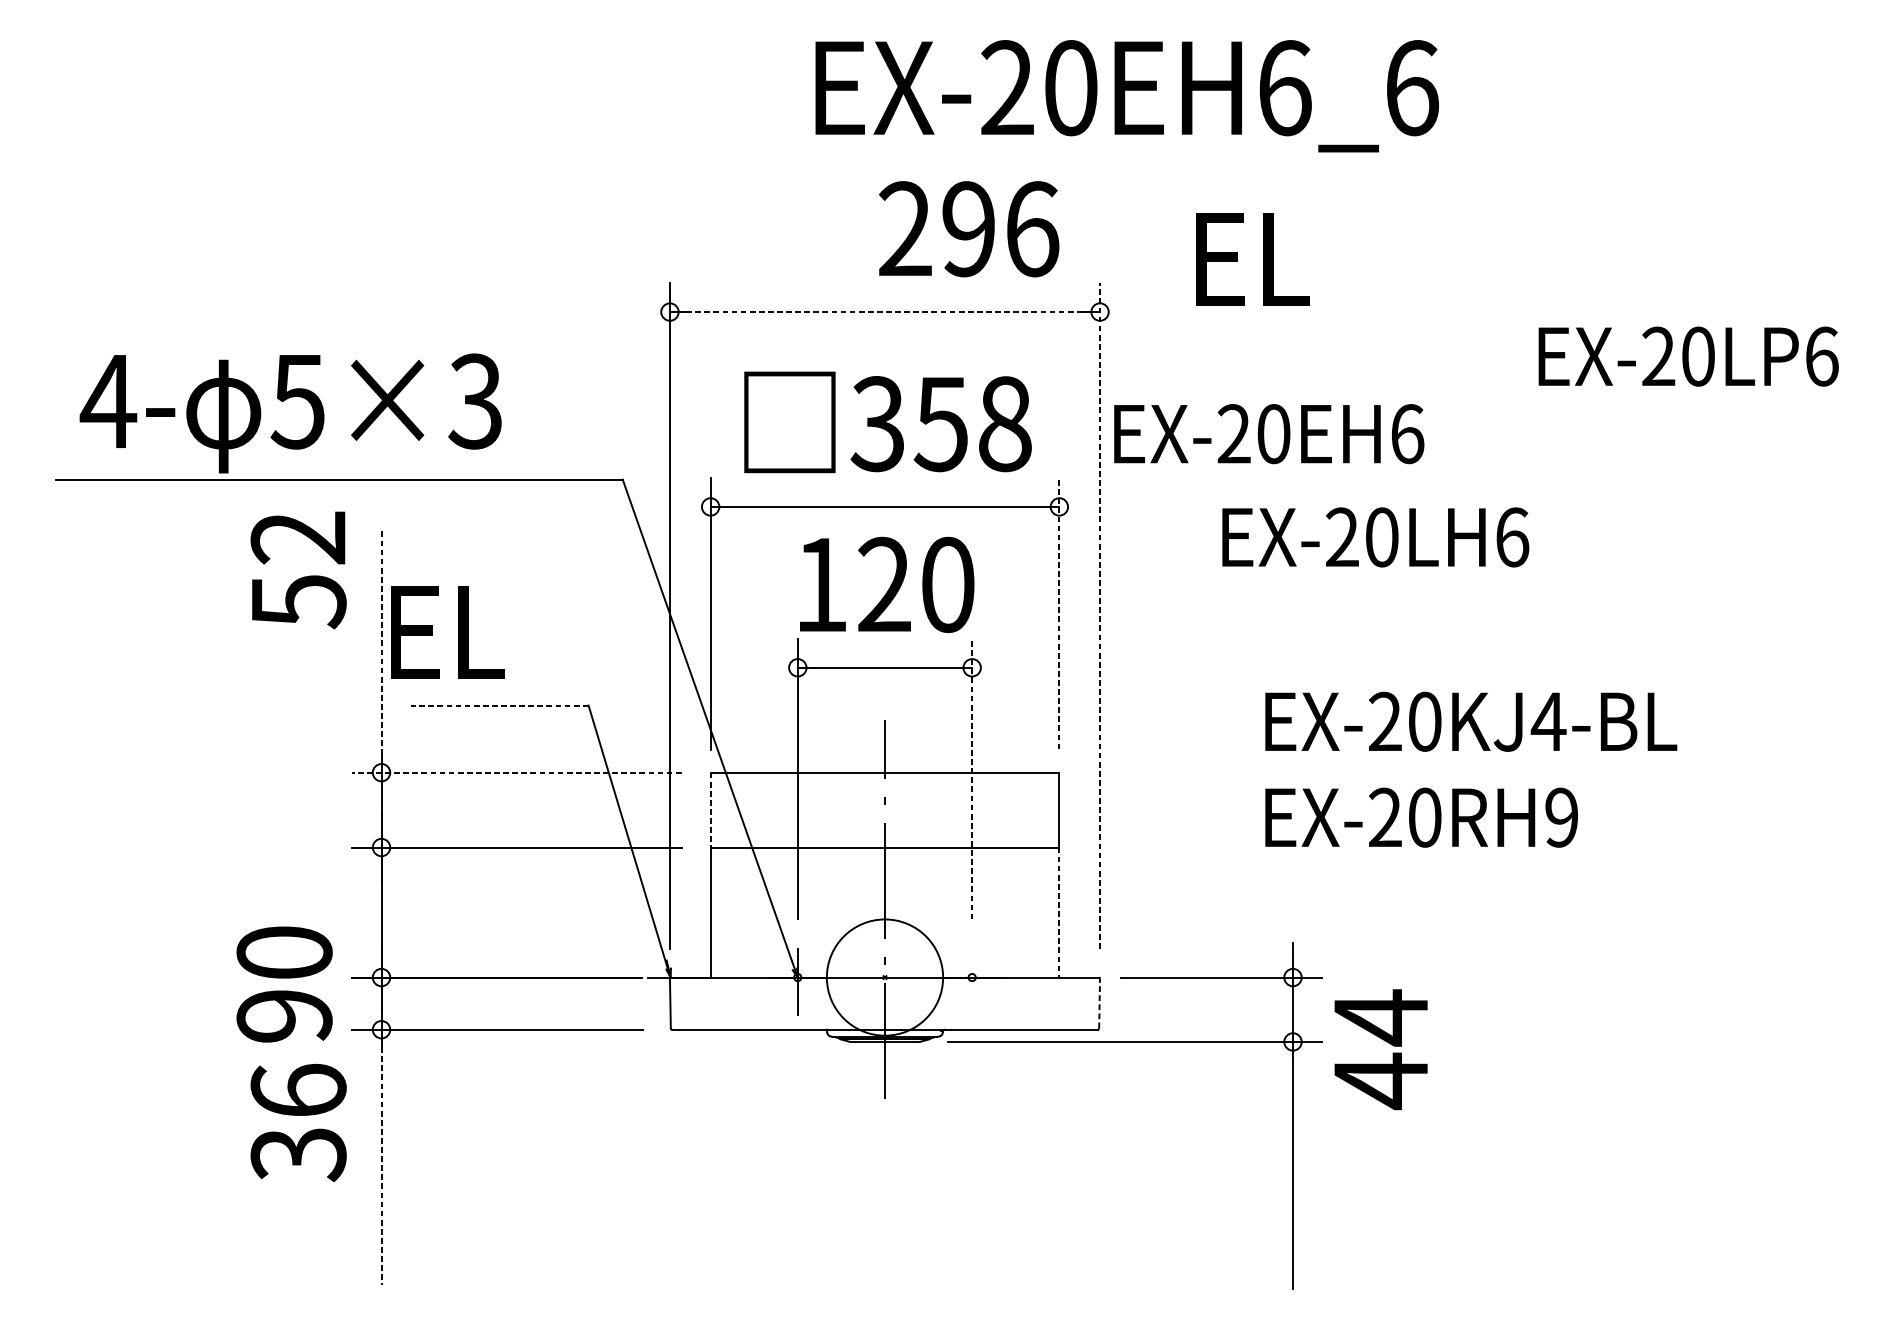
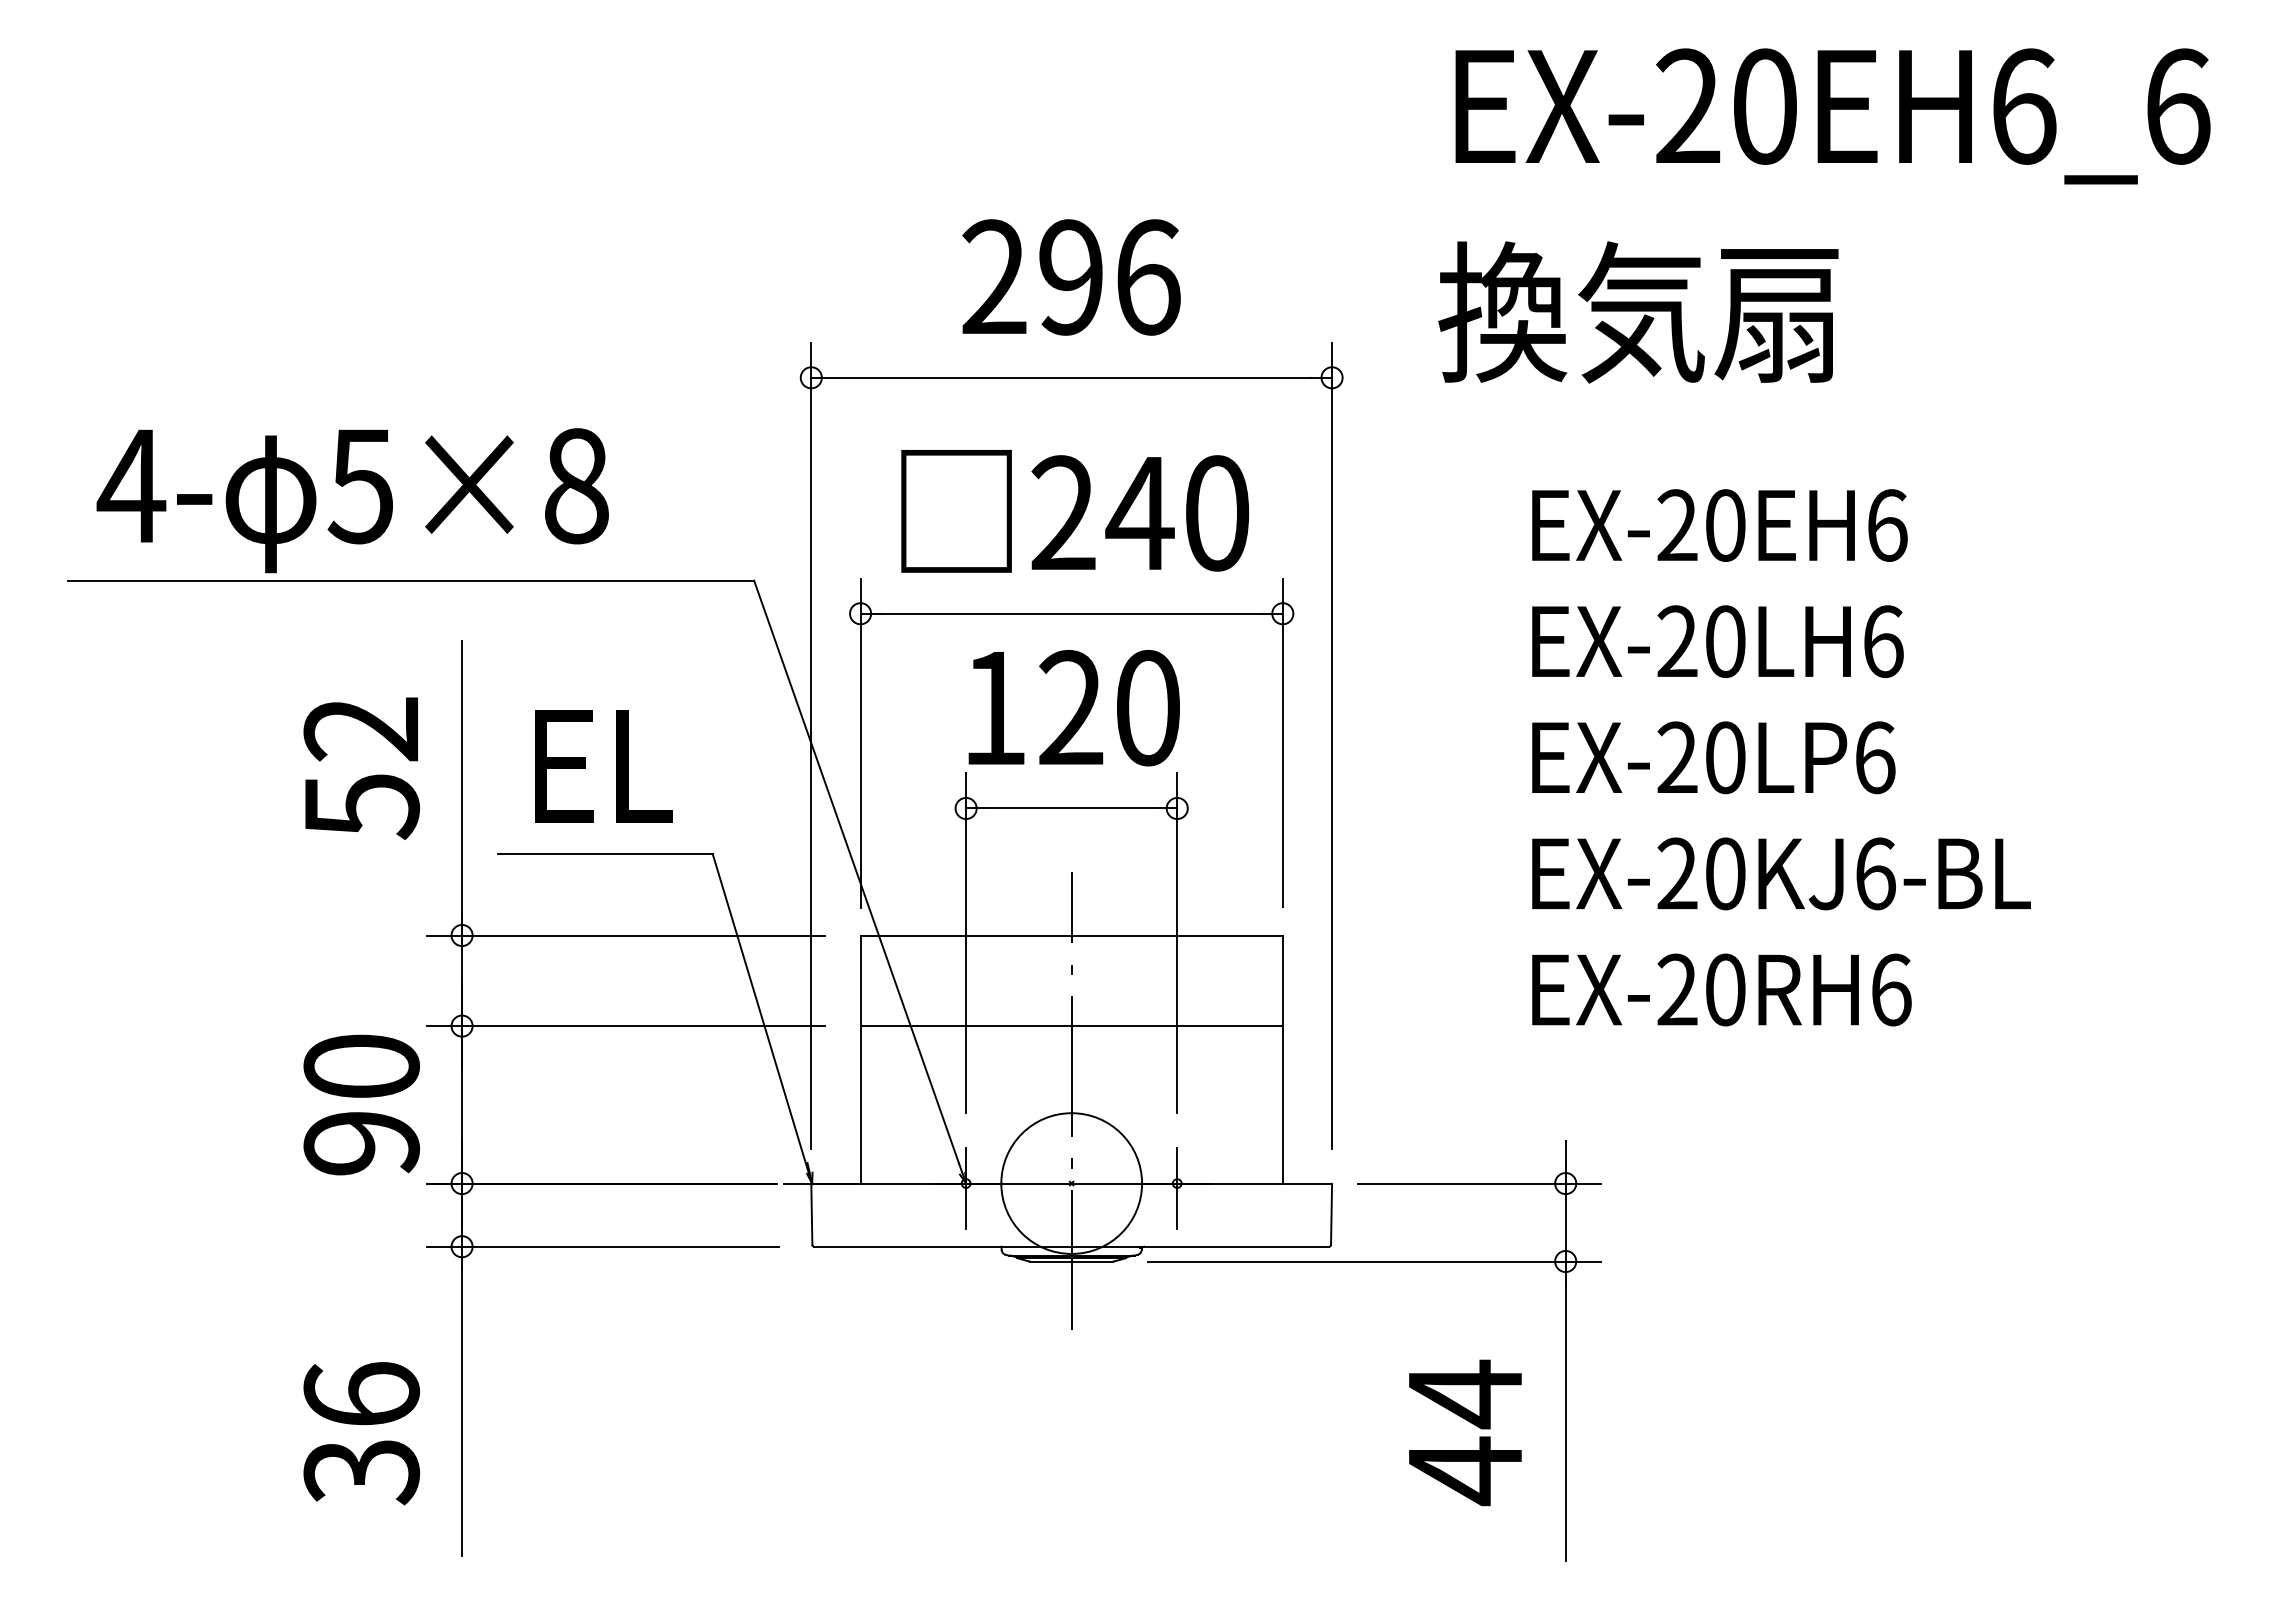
text: (1126, 96) -> (1832, 116), moved
text: (969, 229) -> (1071, 277), moved
text: (1353, 258) -> (1638, 312), EL -> 換気扇
line: (884, 311) -> (1071, 377), dashed -> solid
text: (1688, 356) -> (1713, 757), moved
text: (475, 401) -> (575, 485), 5×3 -> 5×8
text: (941, 424) -> (1139, 513), 358 -> 240
text: (1268, 434) -> (1719, 525), moved
text: (1375, 537) -> (1717, 641), moved
text: (298, 570) -> (361, 768), moved
line: (1059, 613) -> (1282, 742), dashed -> solid
line: (1100, 615) -> (1332, 745), dashed -> solid
text: (447, 633) -> (603, 766), moved
line: (381, 642) -> (462, 777), dashed -> solid
line: (499, 705) -> (604, 854), dashed -> solid
text: (1548, 721) -> (1875, 873), EX-20KJ4-BL -> EX-20KJ6-BL
line: (516, 772) -> (625, 935), dashed -> solid
line: (972, 779) -> (1177, 943), dashed -> solid
line: (710, 810) -> (860, 981), dashed -> solid
text: (1562, 817) -> (1891, 989), EX-20RH9 -> EX-20RH6
line: (1059, 912) -> (1282, 1104), dashed -> solid
line: (972, 981) -> (1177, 1188), added
text: (284, 984) -> (361, 1104), moved
line: (1099, 1003) -> (1331, 1214), dashed -> solid
text: (1381, 1049) -> (1465, 1432), moved
text: (298, 1122) -> (361, 1433), moved
line: (381, 1166) -> (462, 1412), dashed -> solid

